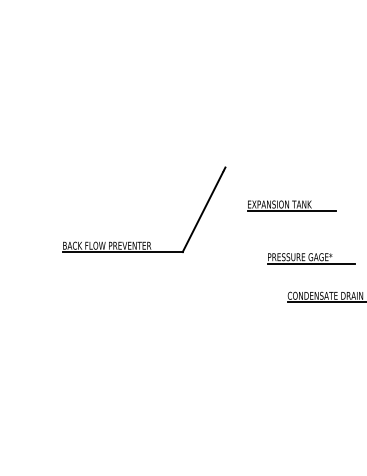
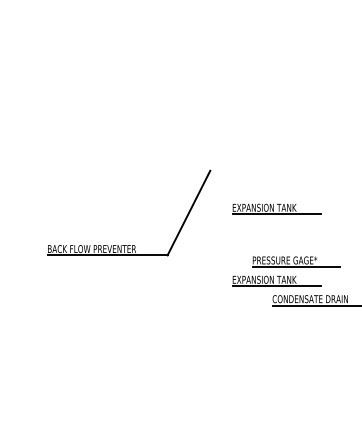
part: (291, 277) -> (276, 280), added

